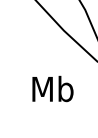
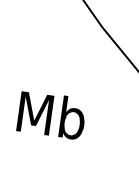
text: (52, 88) -> (51, 114), moved

